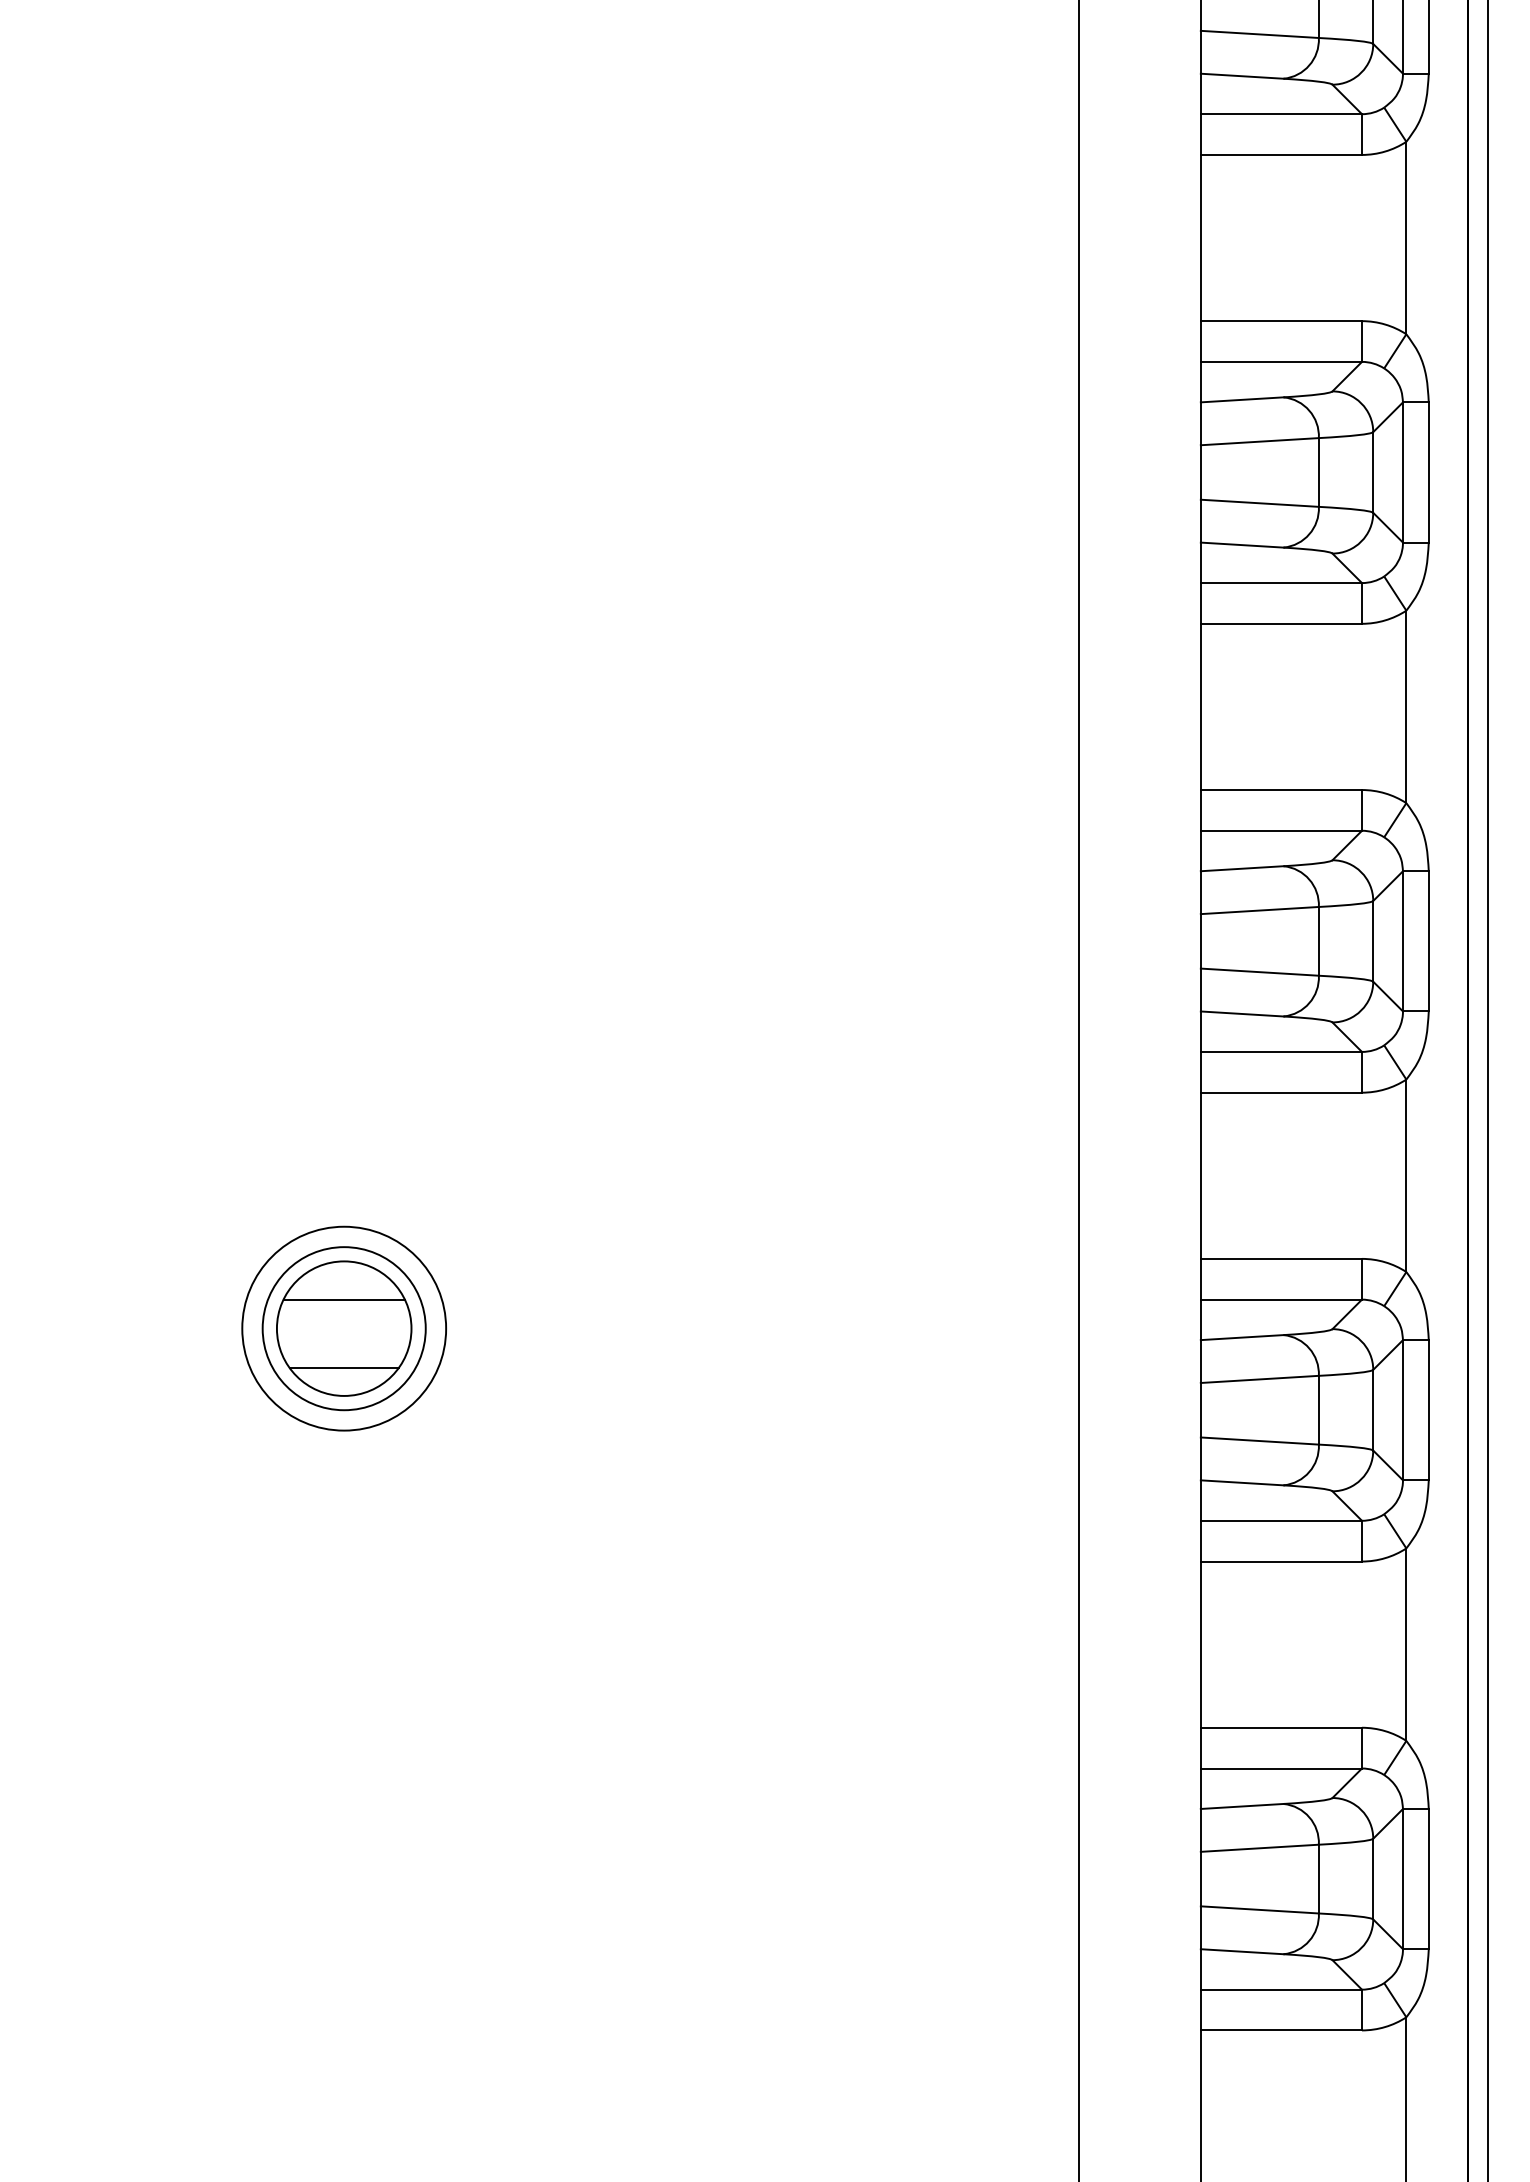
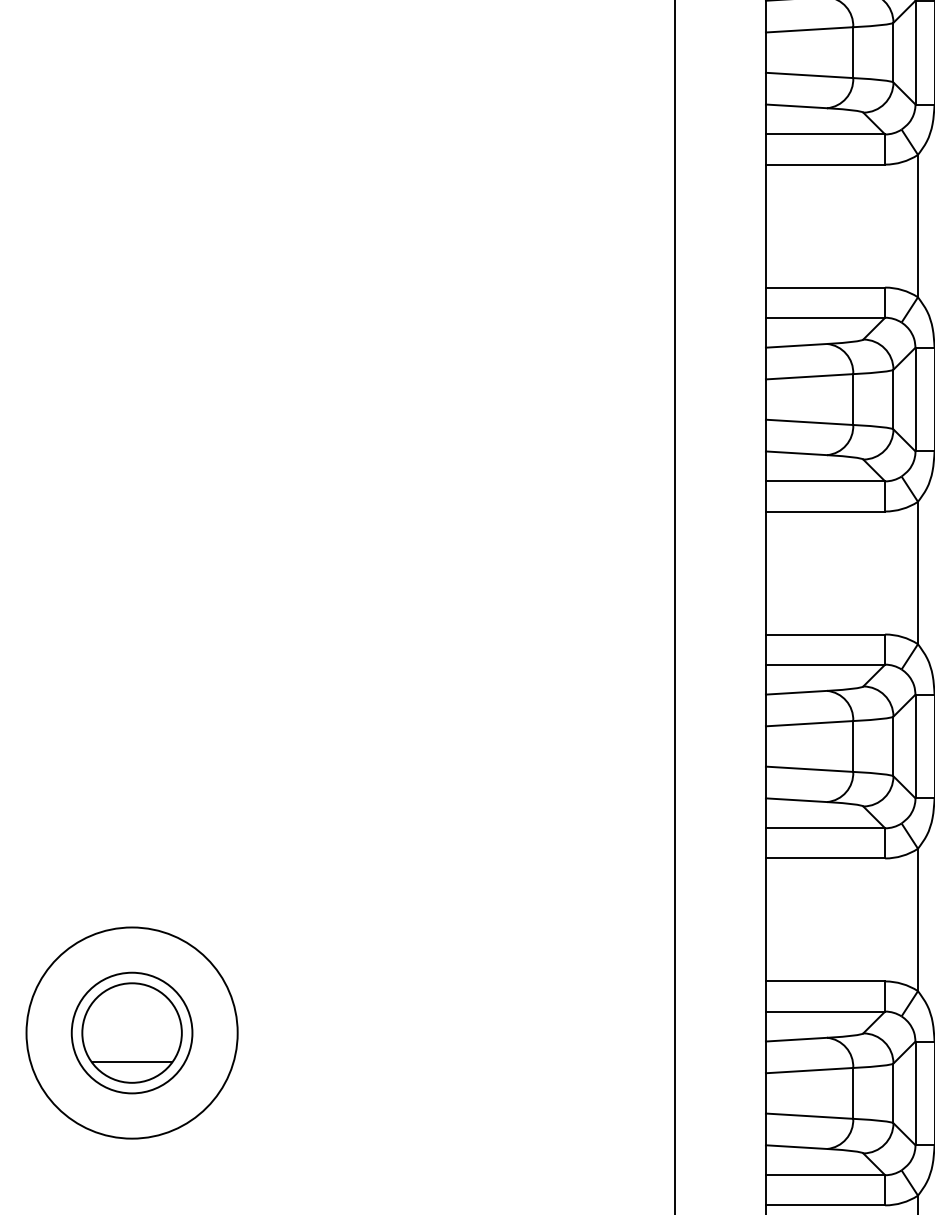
line: (343, 1299) -> (131, 1011), removed
circle: (344, 1328) -> (132, 1032), size x1.4

